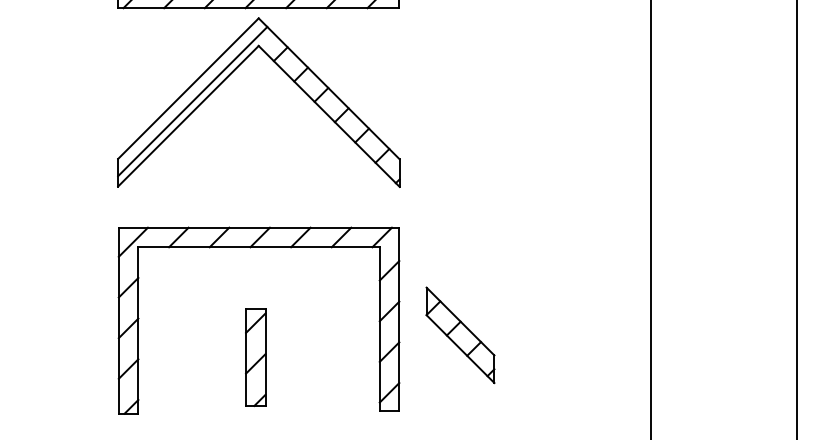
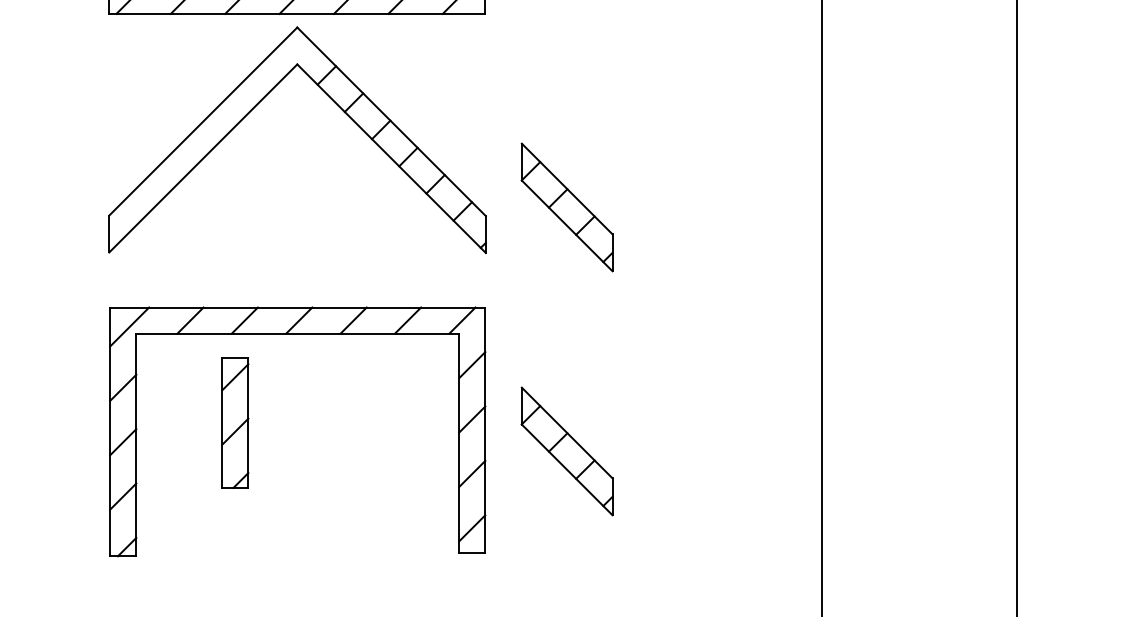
line: (192, 101) -> (208, 138), removed
part: (459, 152) -> (566, 207), added
part: (255, 357) -> (235, 422), moved

